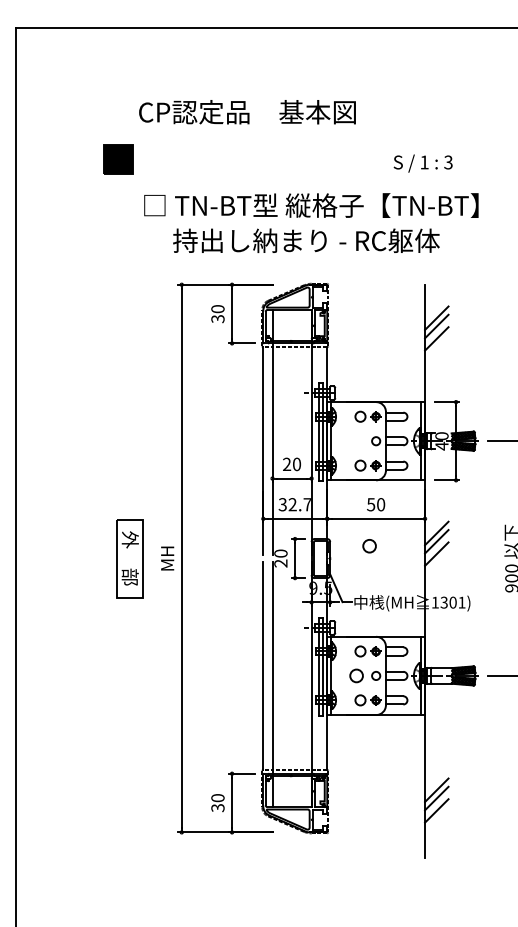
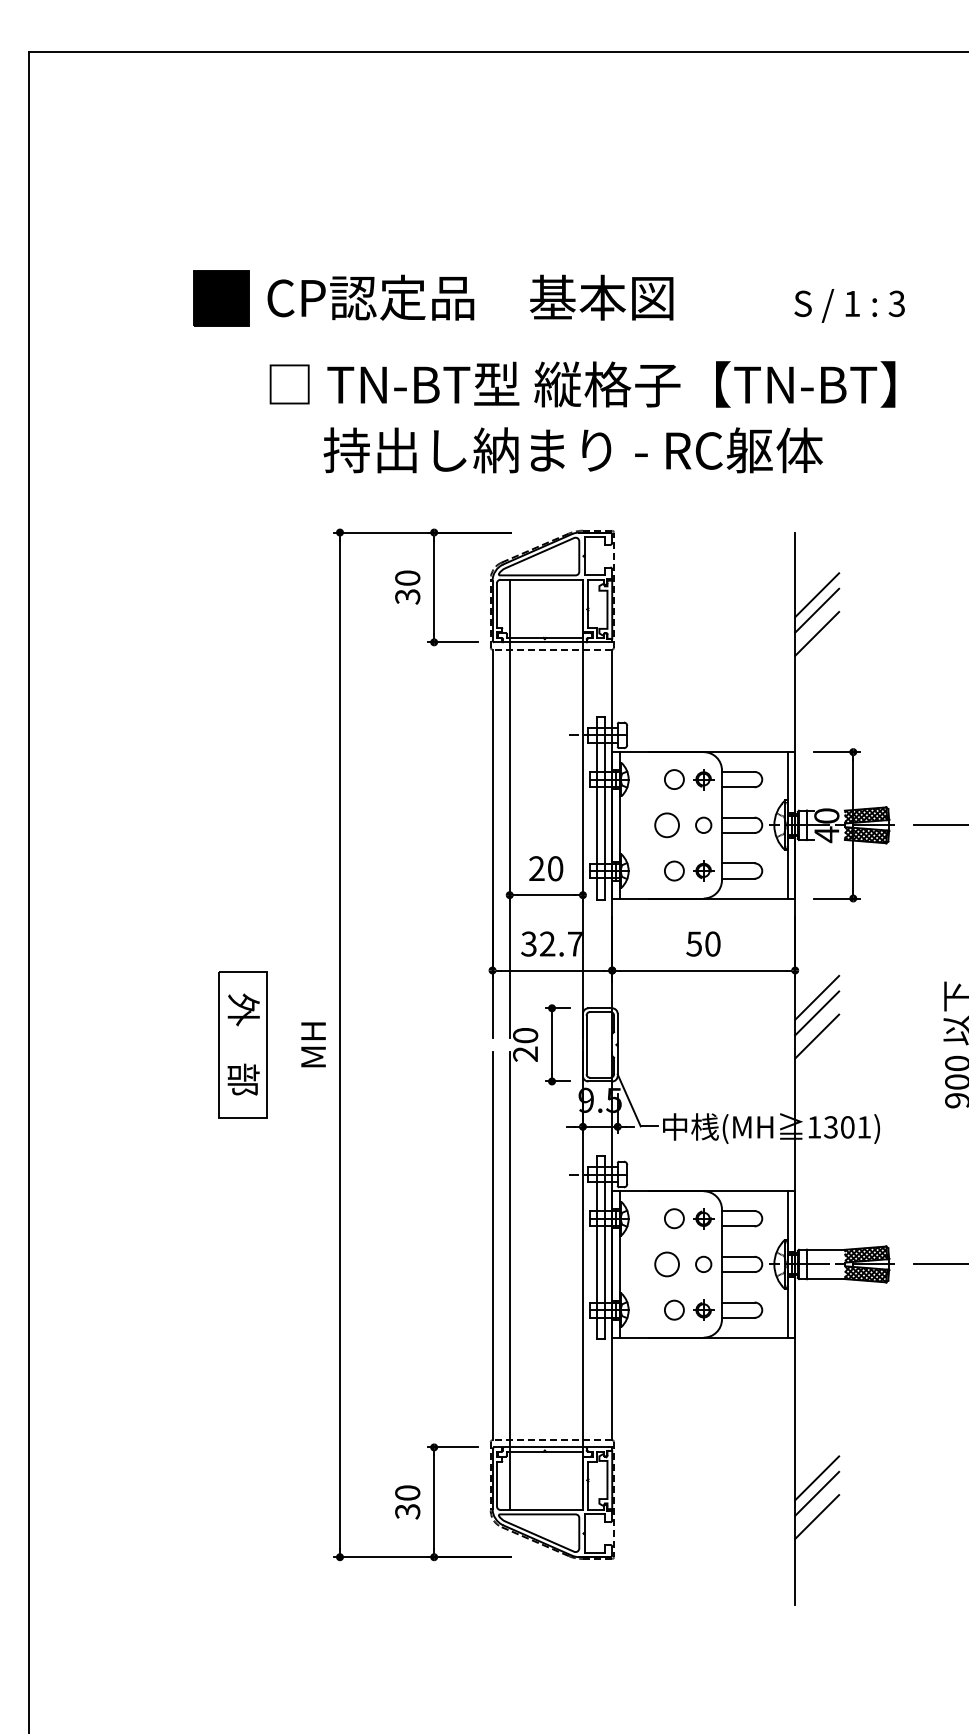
text: (247, 112) -> (470, 298), moved
text: (422, 163) -> (848, 305), moved
circle: (369, 546) -> (666, 825), moved

